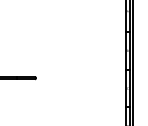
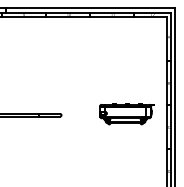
part: (91, 77) -> (126, 114), added

